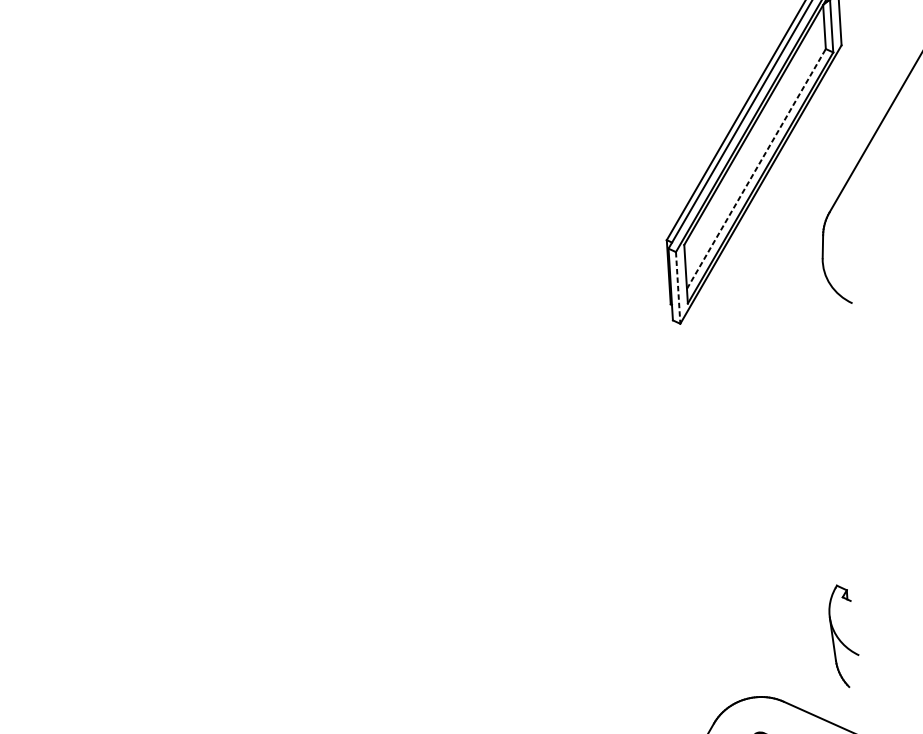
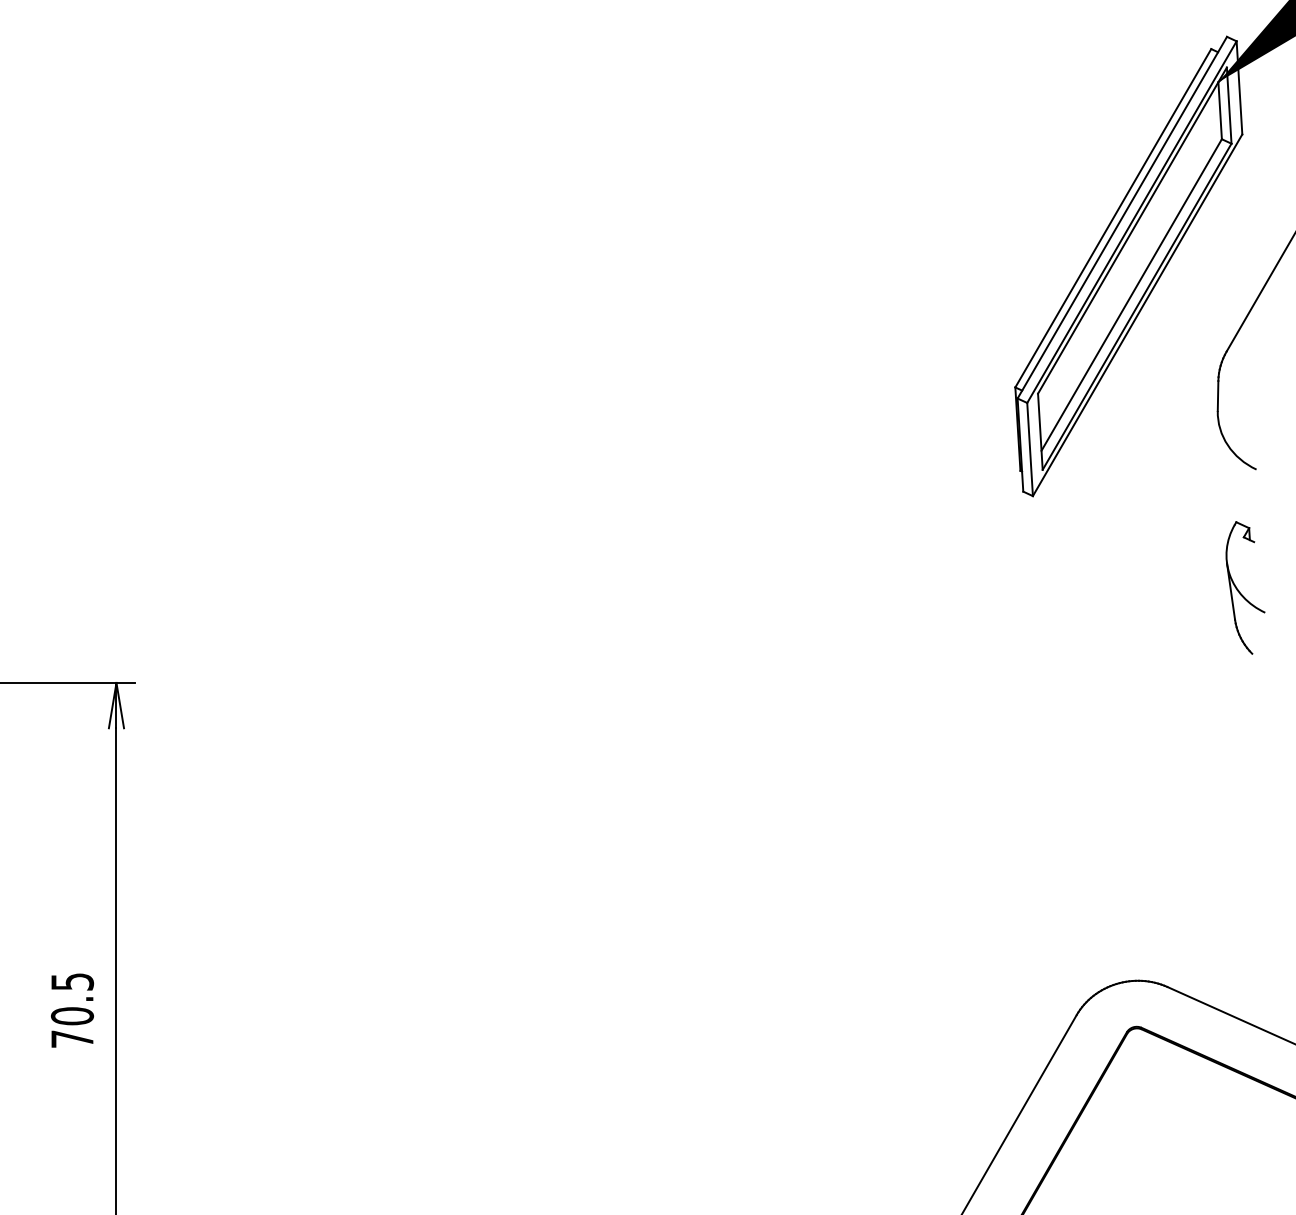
line: (756, 169) -> (1131, 295), dashed -> solid
line: (678, 287) -> (1030, 449), dashed -> solid
part: (839, 638) -> (1239, 590), moved

